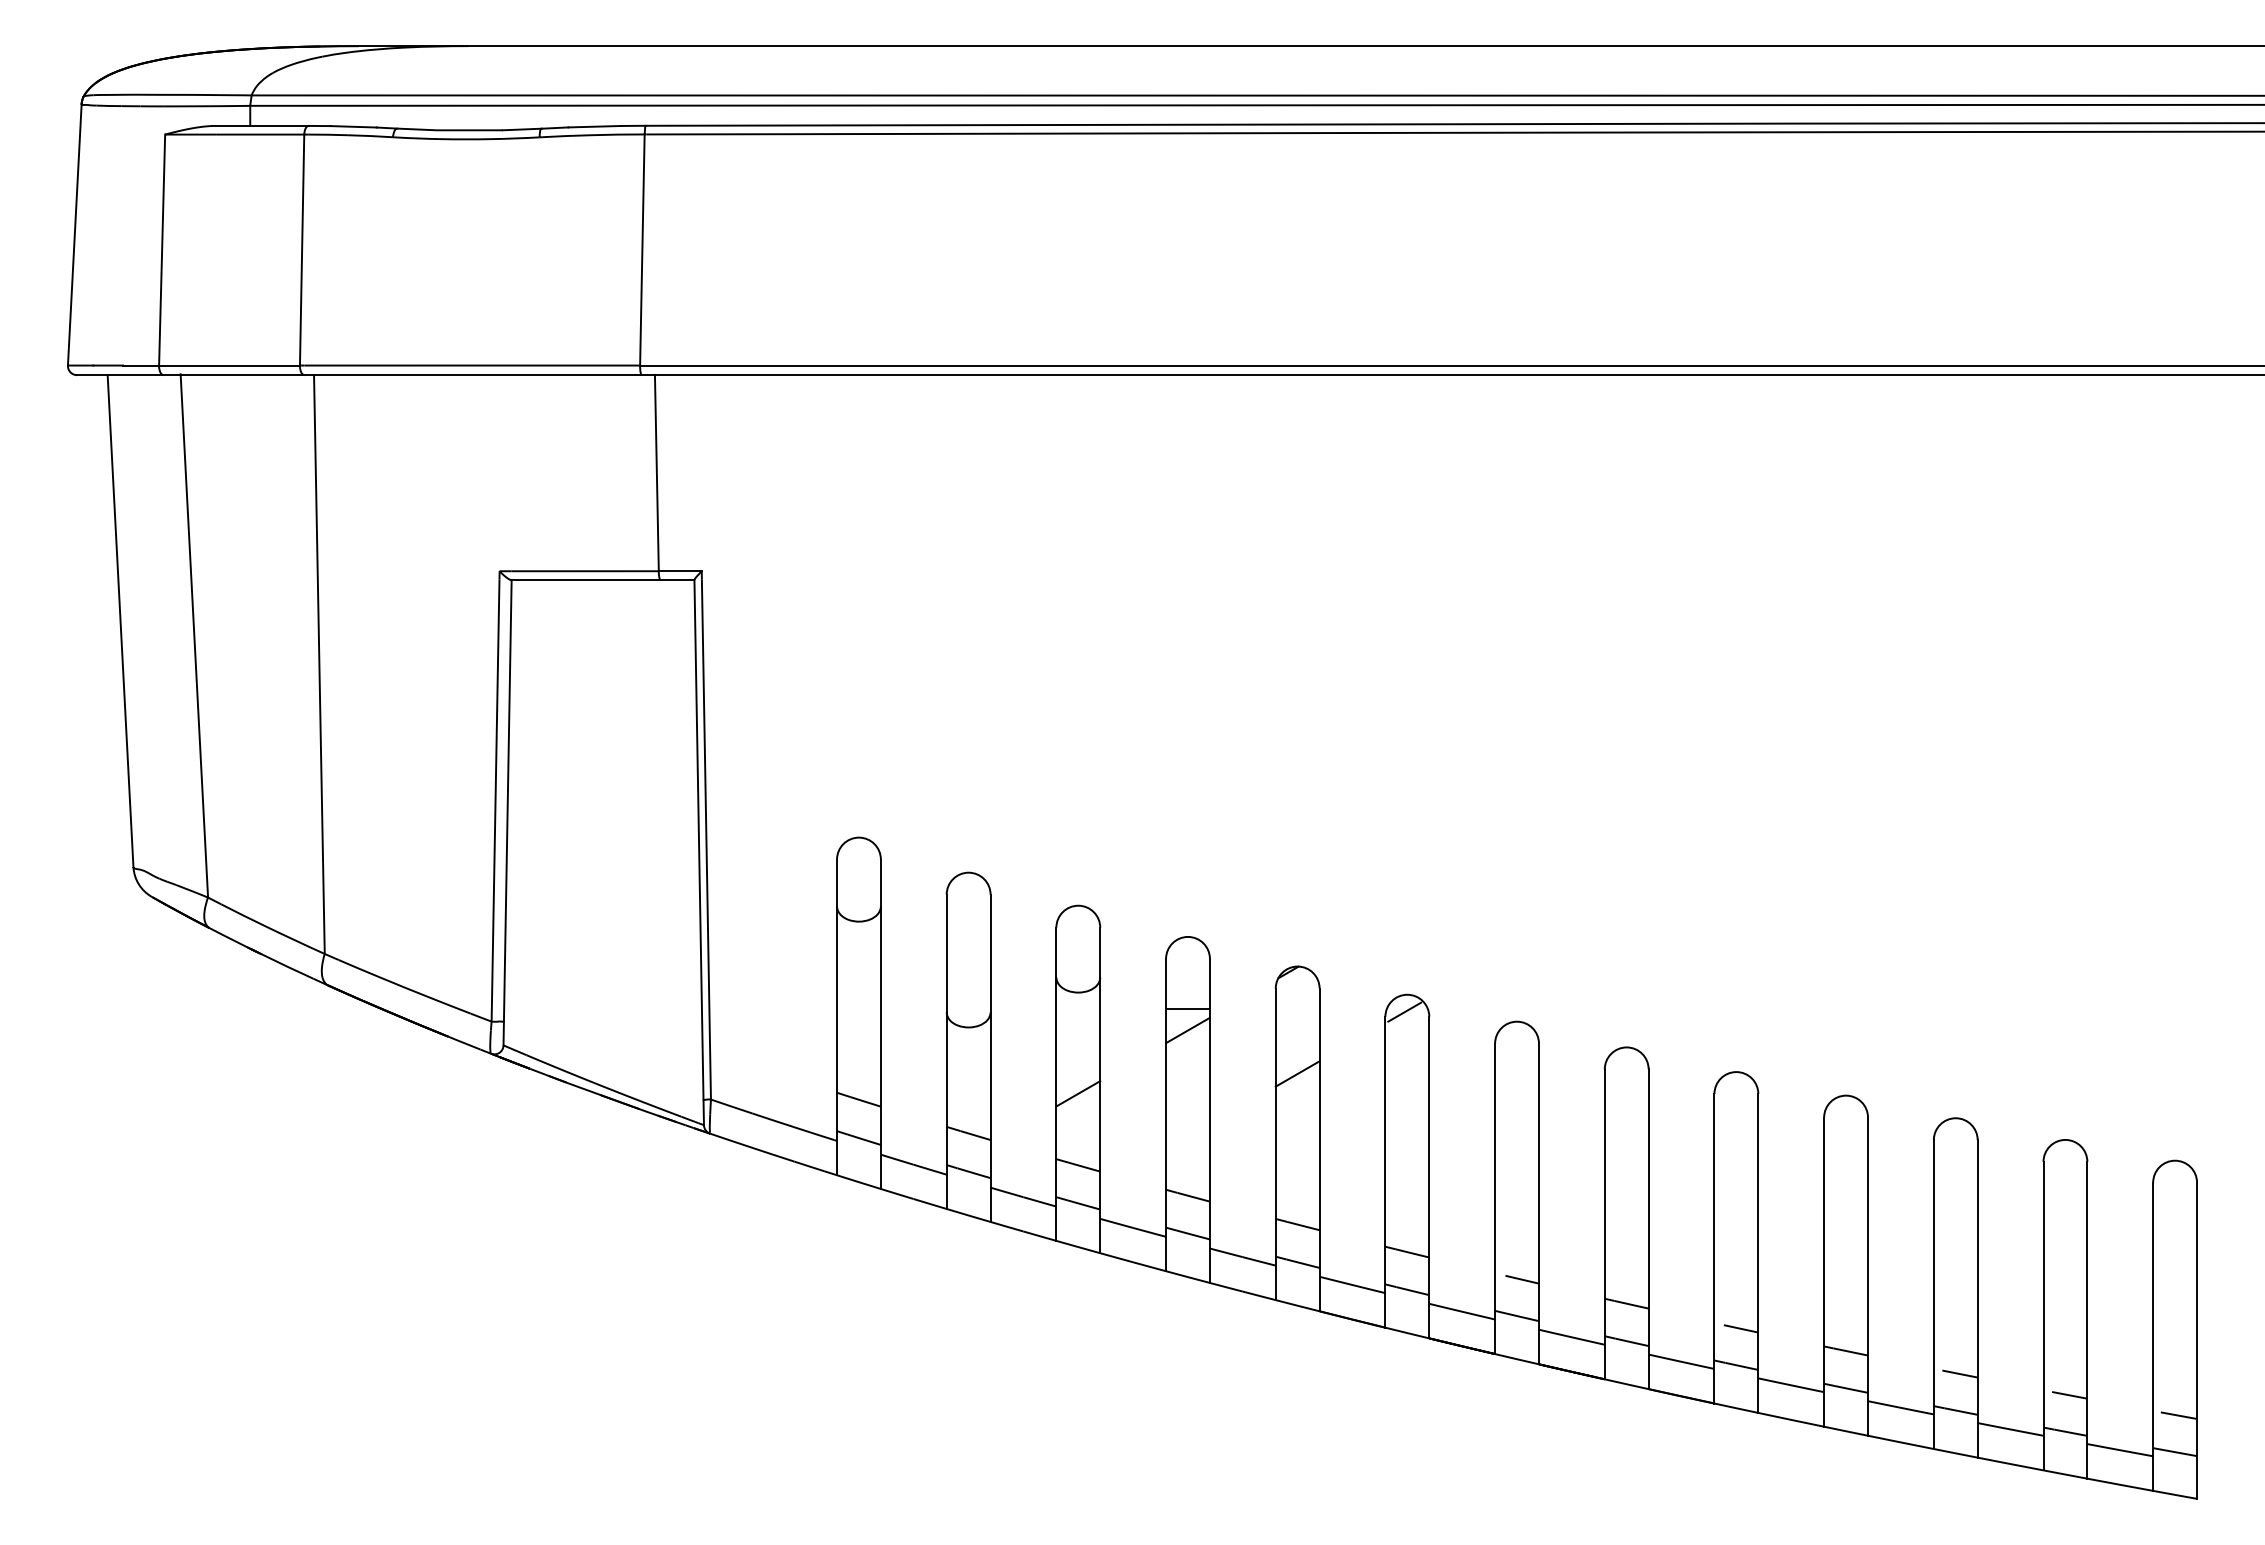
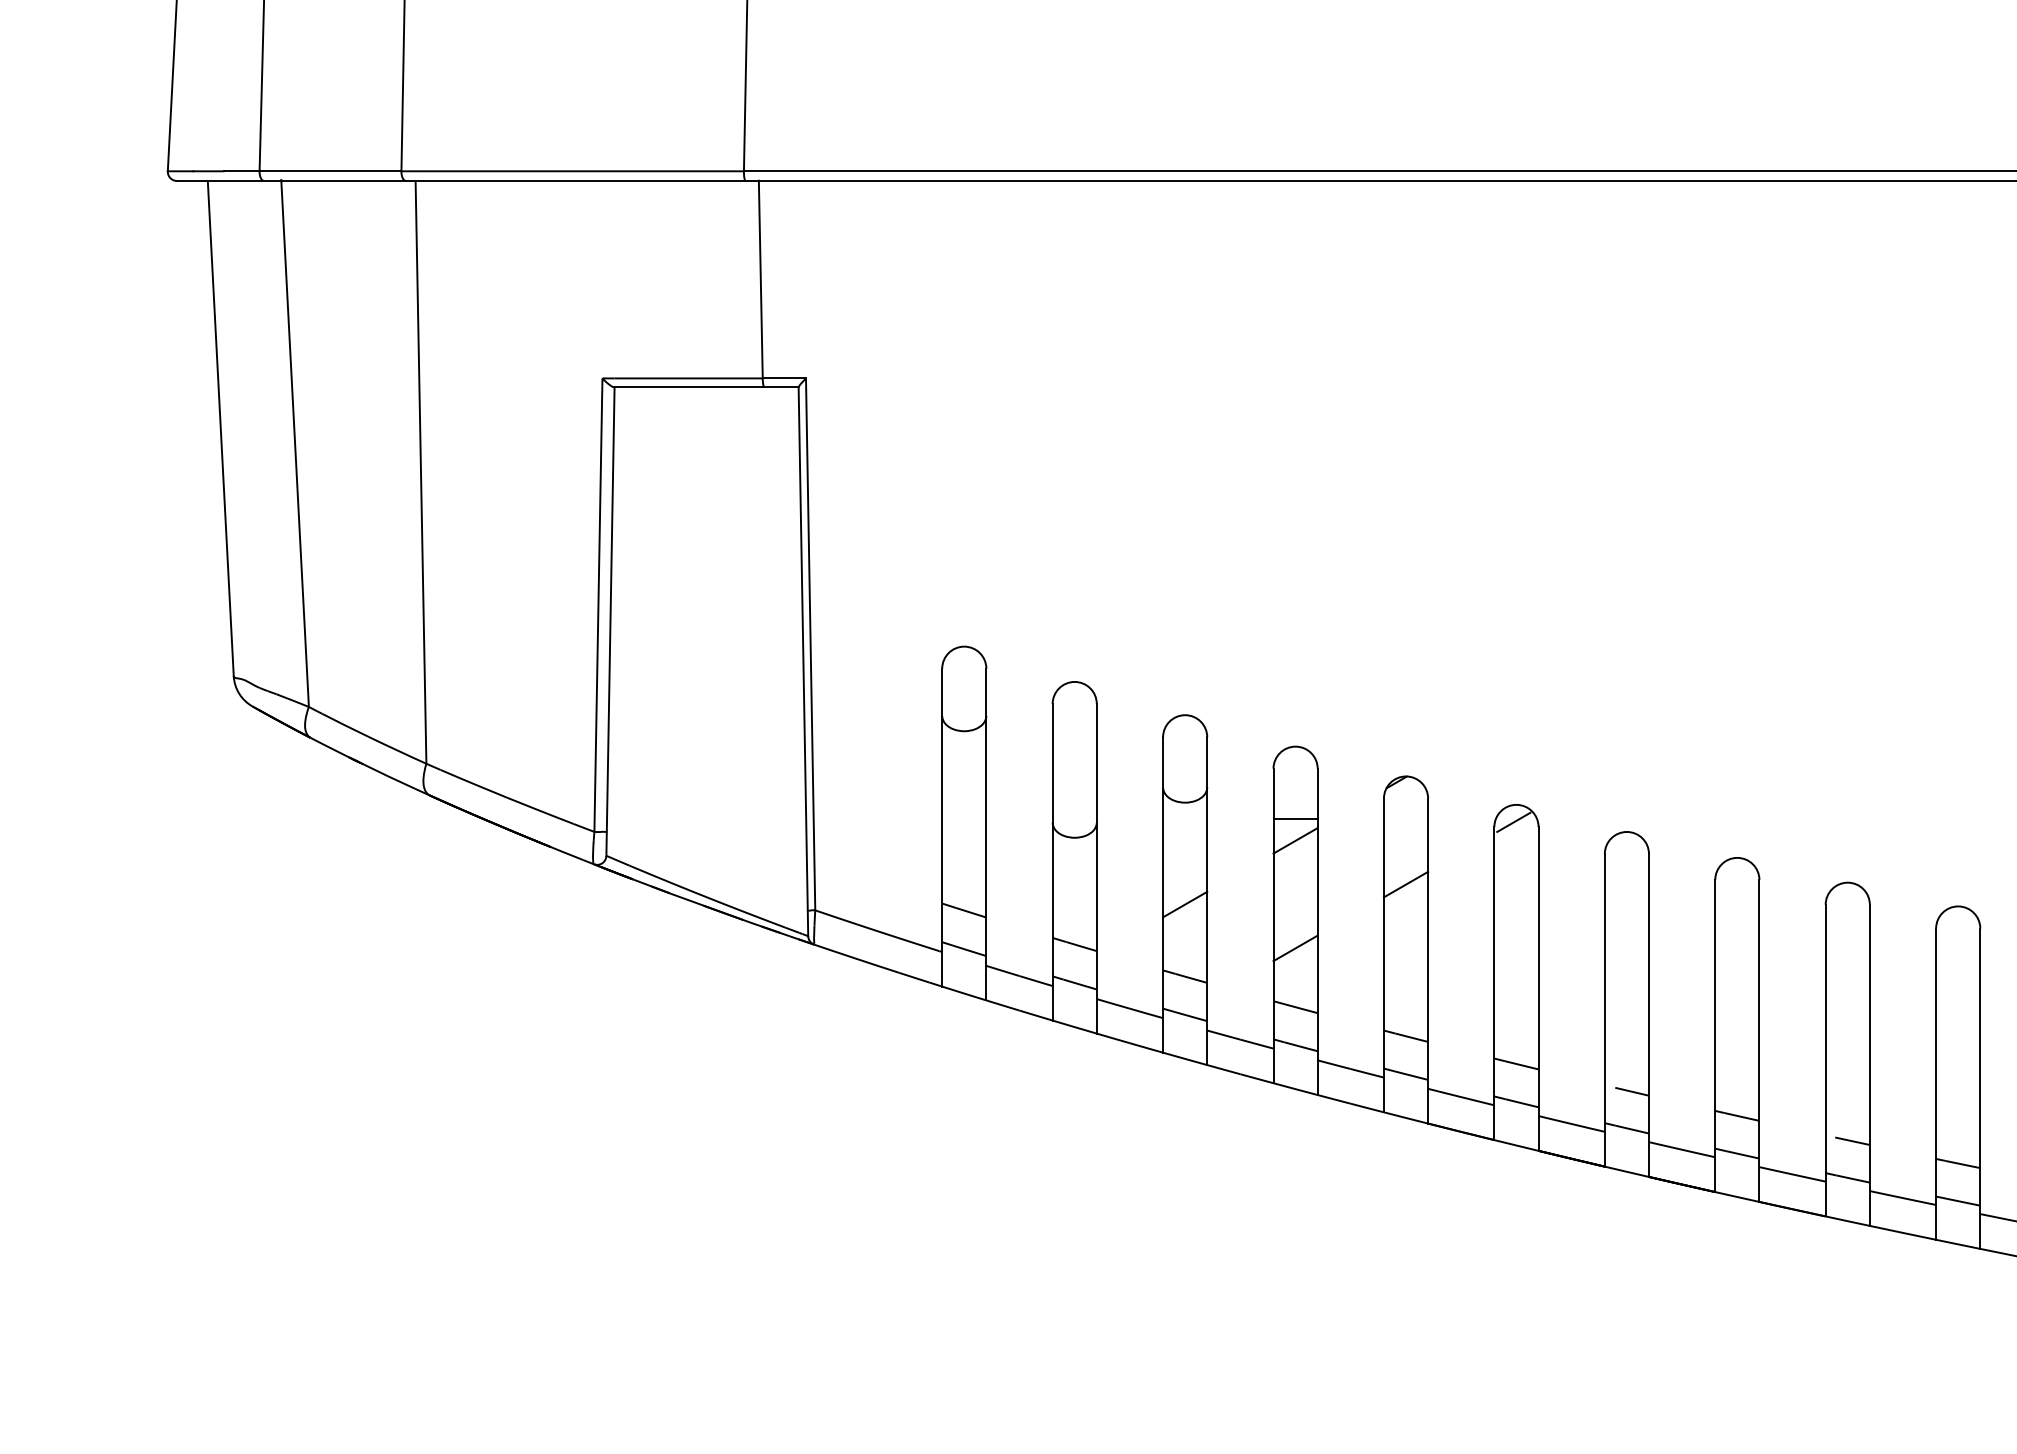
line: (1187, 1136) -> (1295, 947), added

